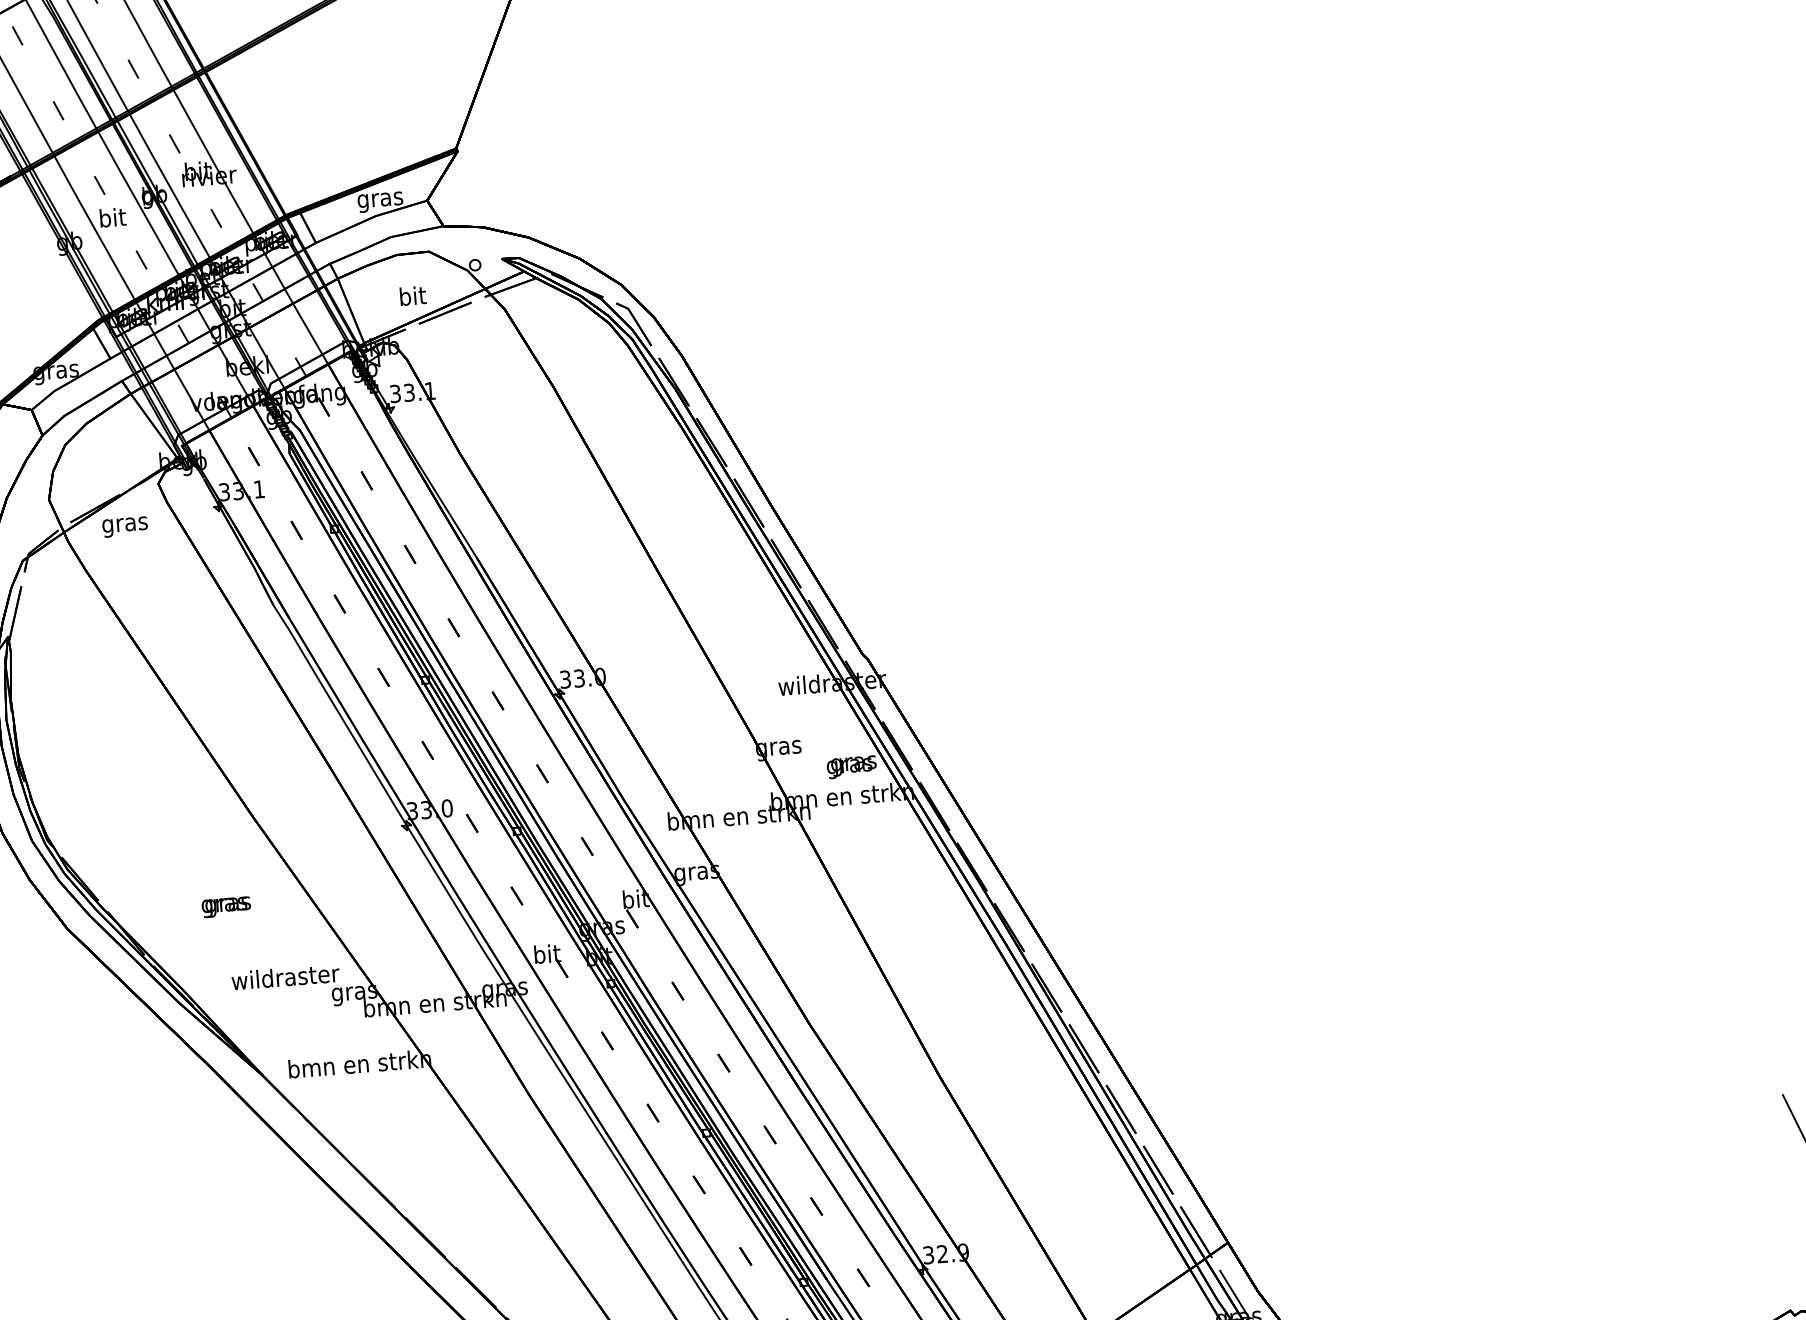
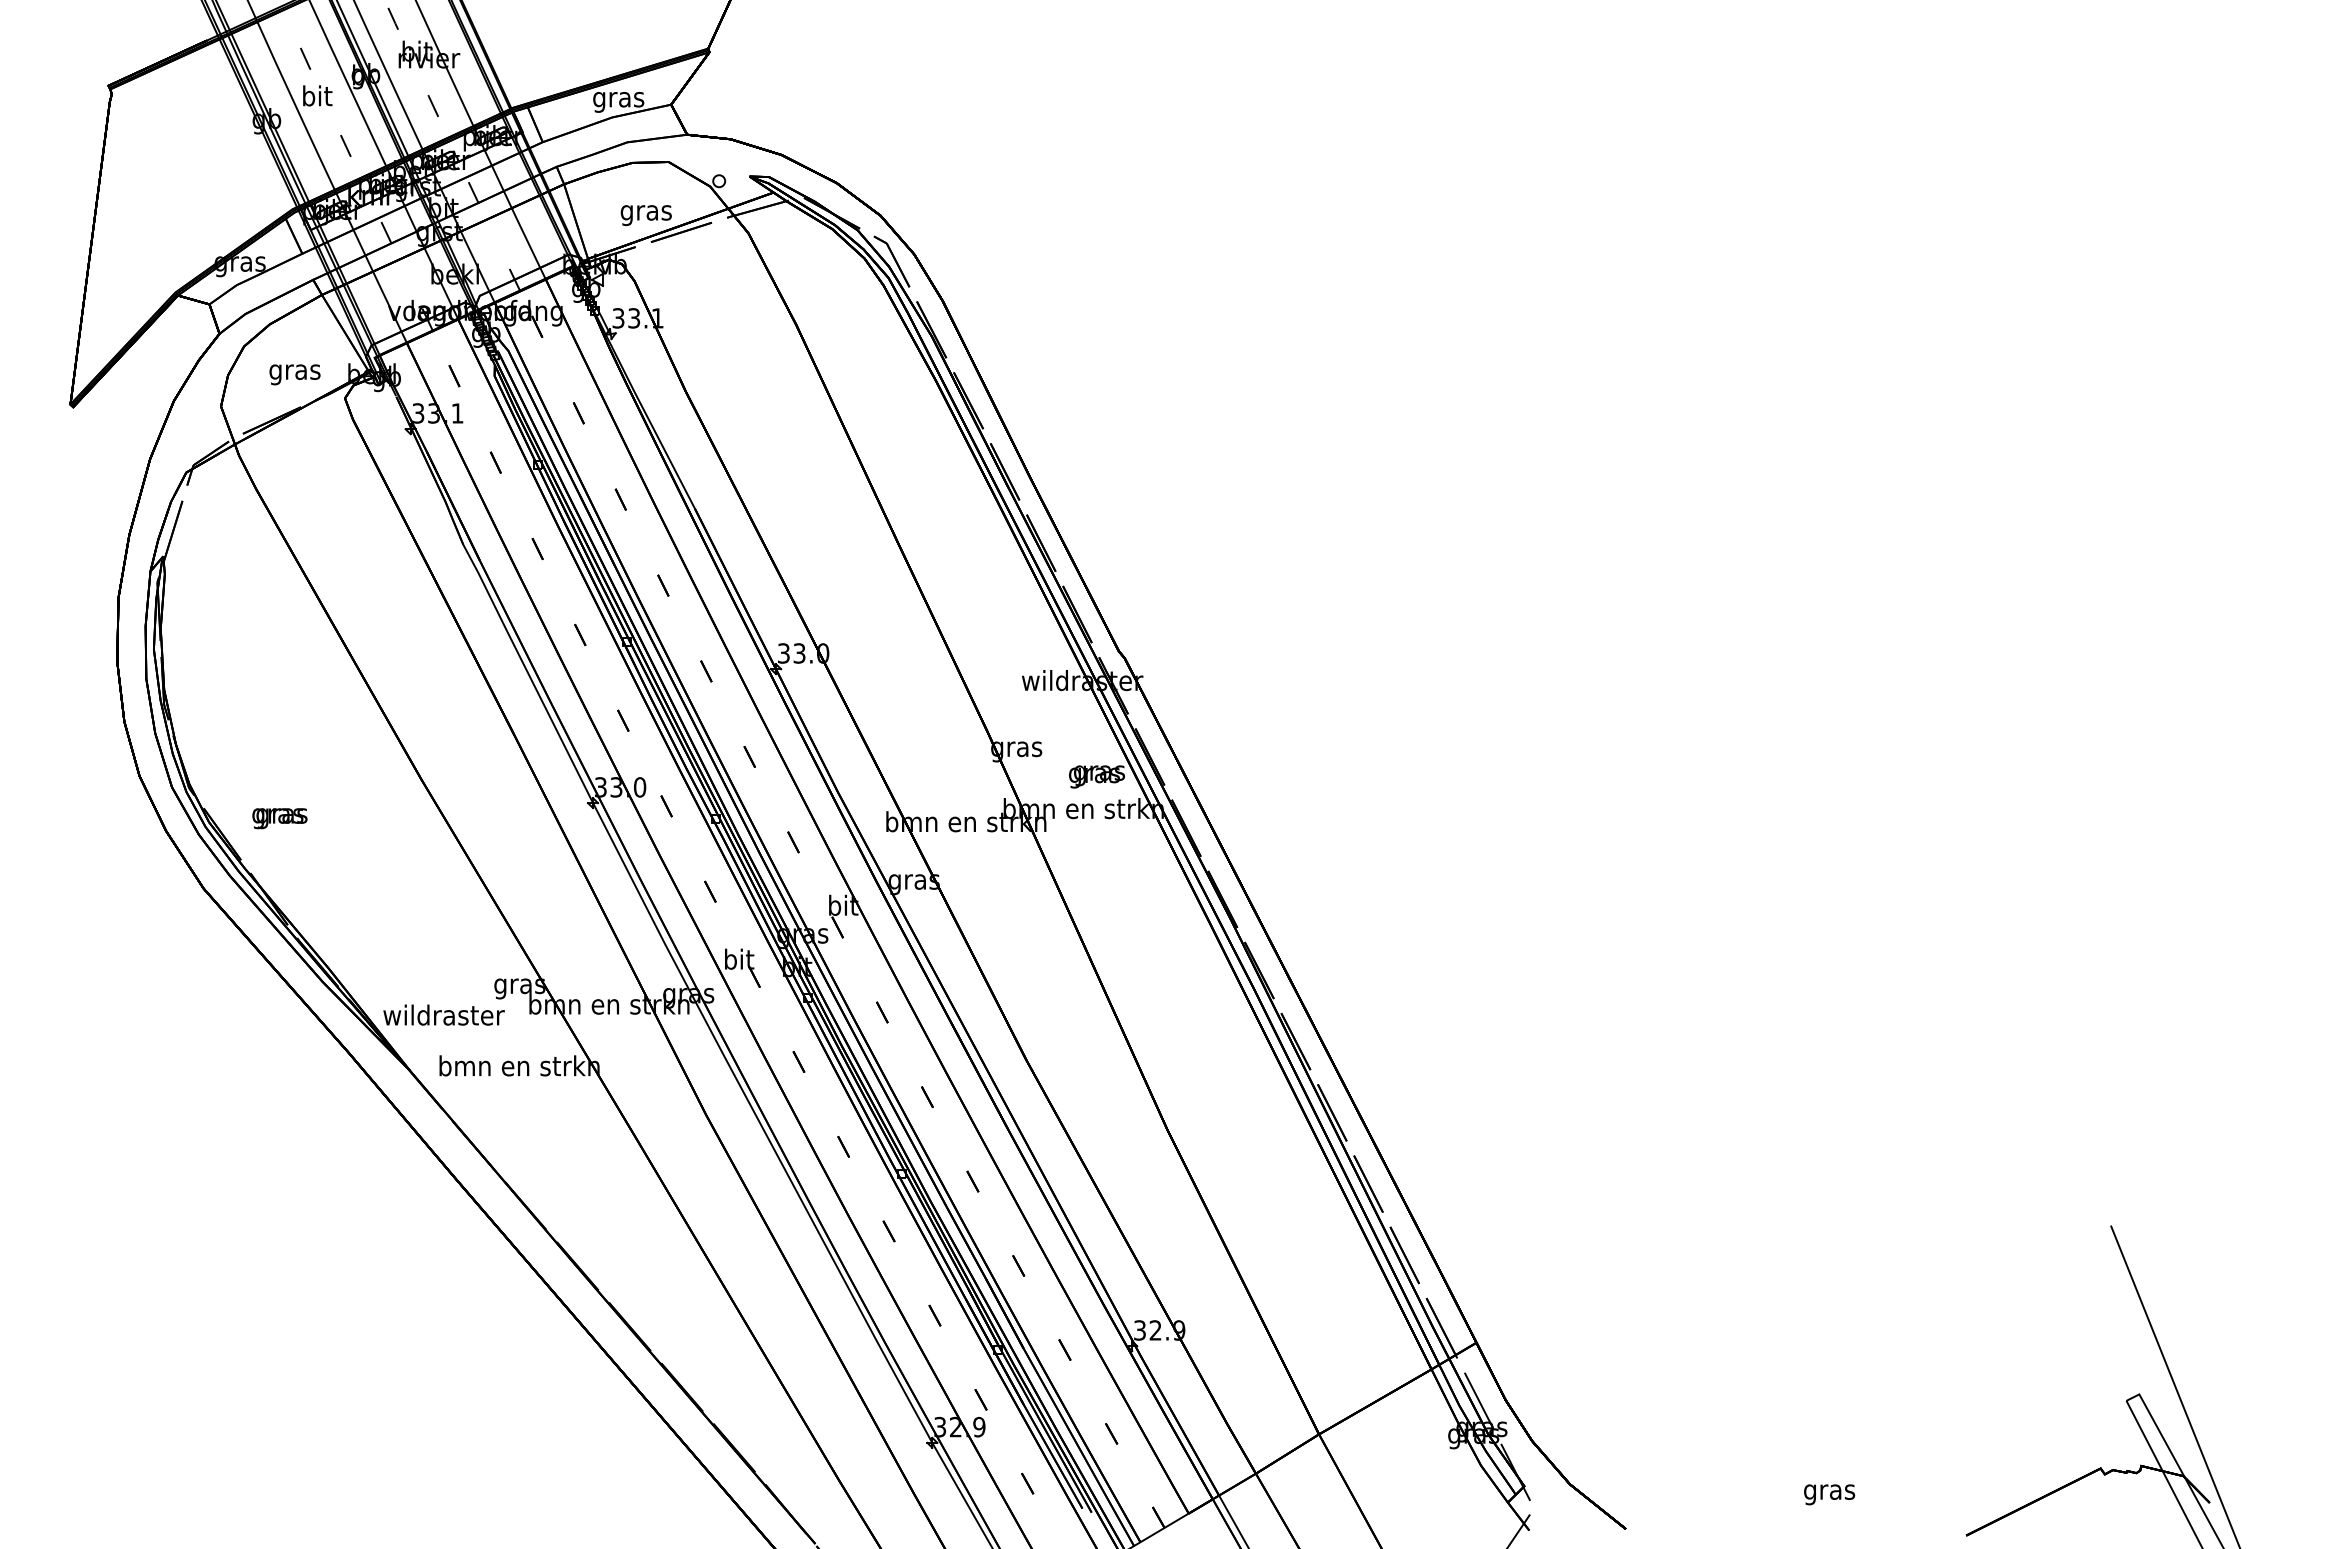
text: (411, 298) -> (645, 212), bit -> gras
text: (124, 526) -> (294, 374), moved
text: (226, 907) -> (279, 818), moved
text: (285, 976) -> (443, 1014), moved

